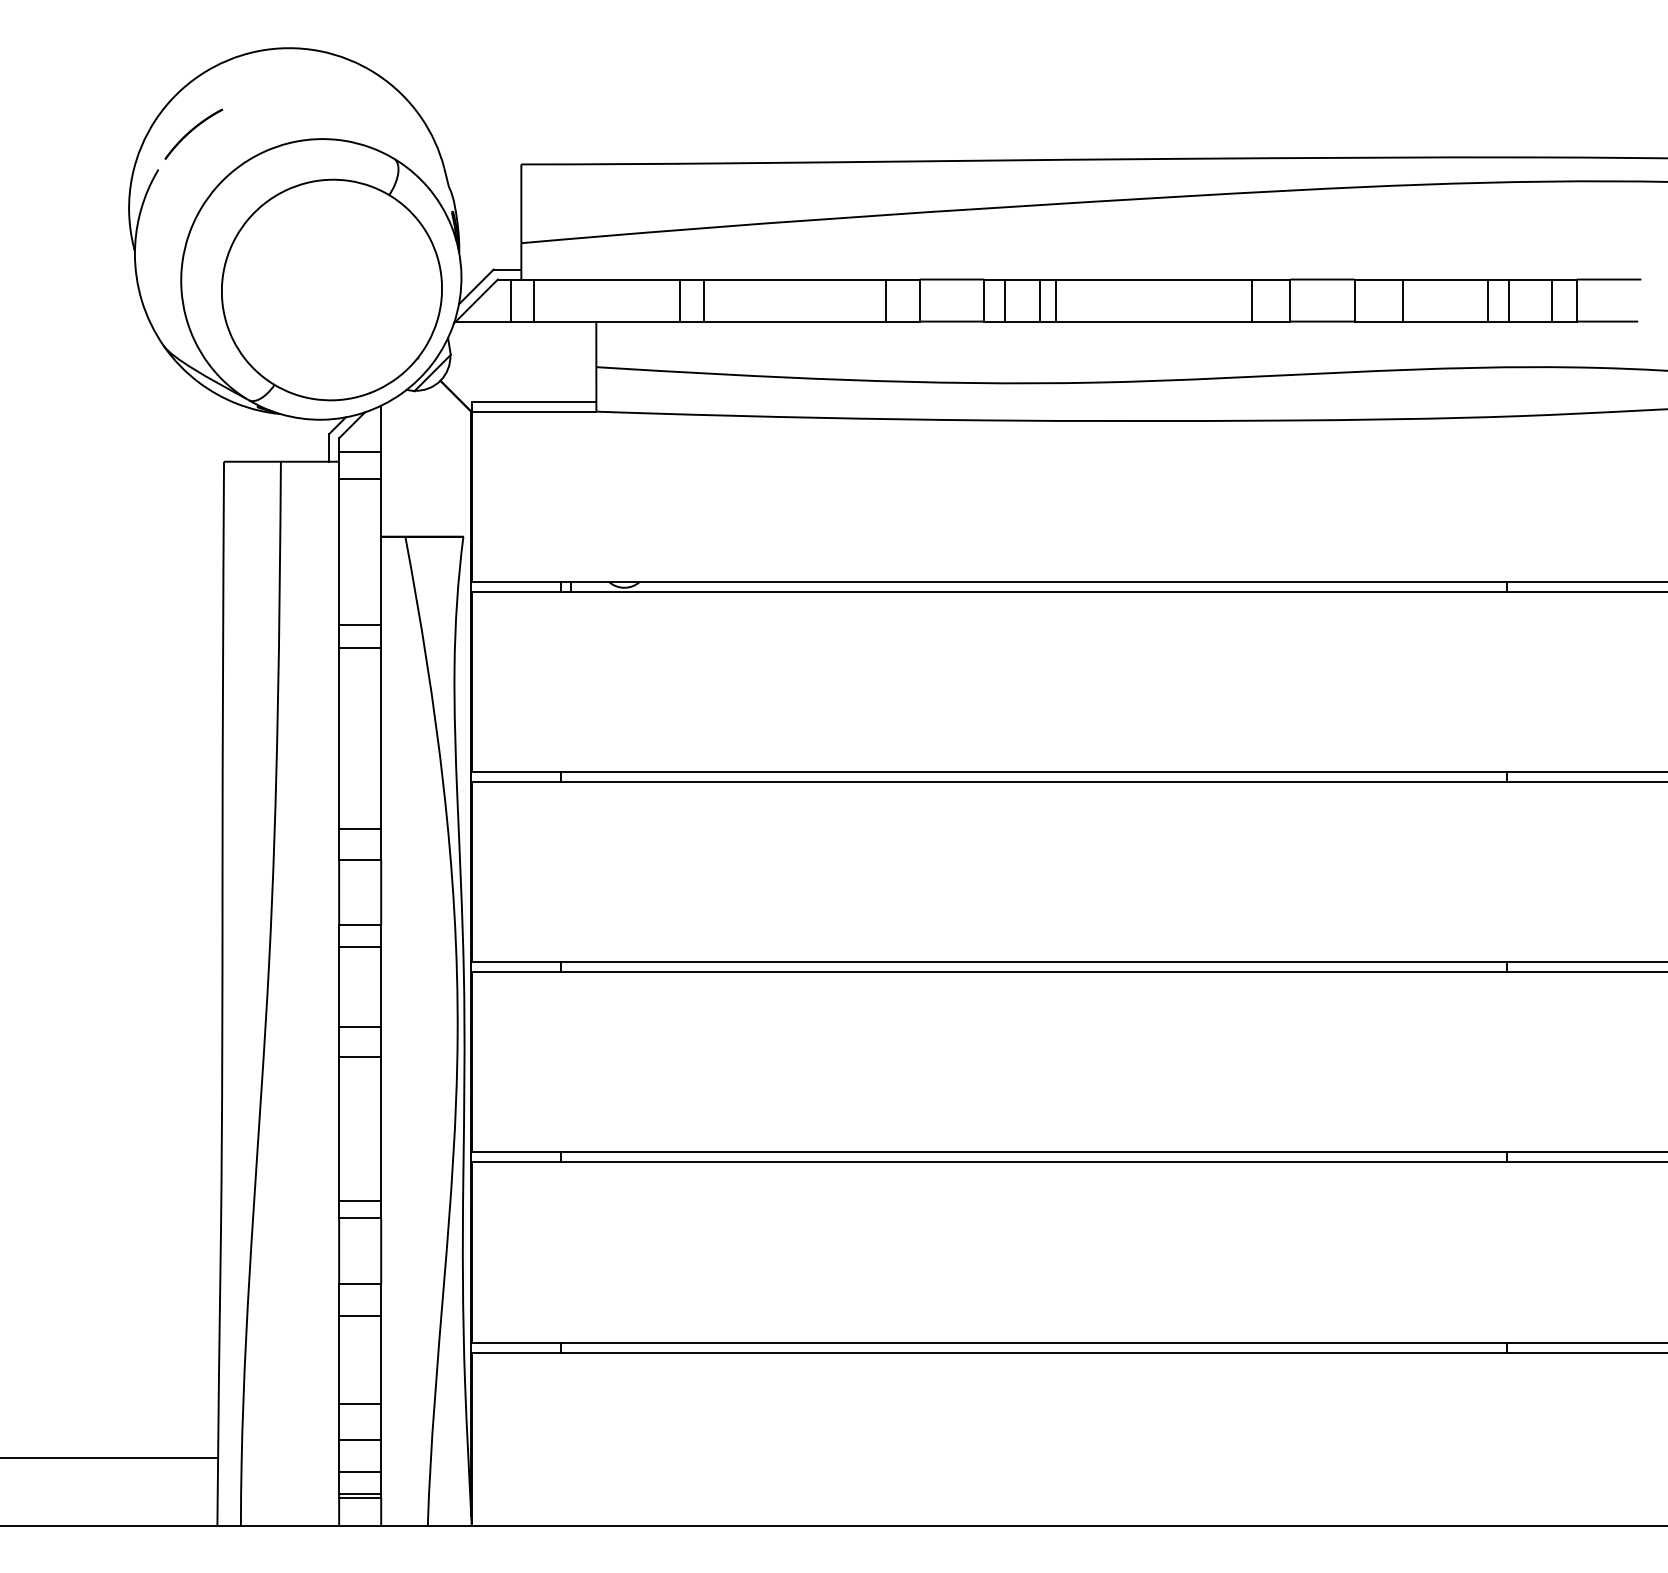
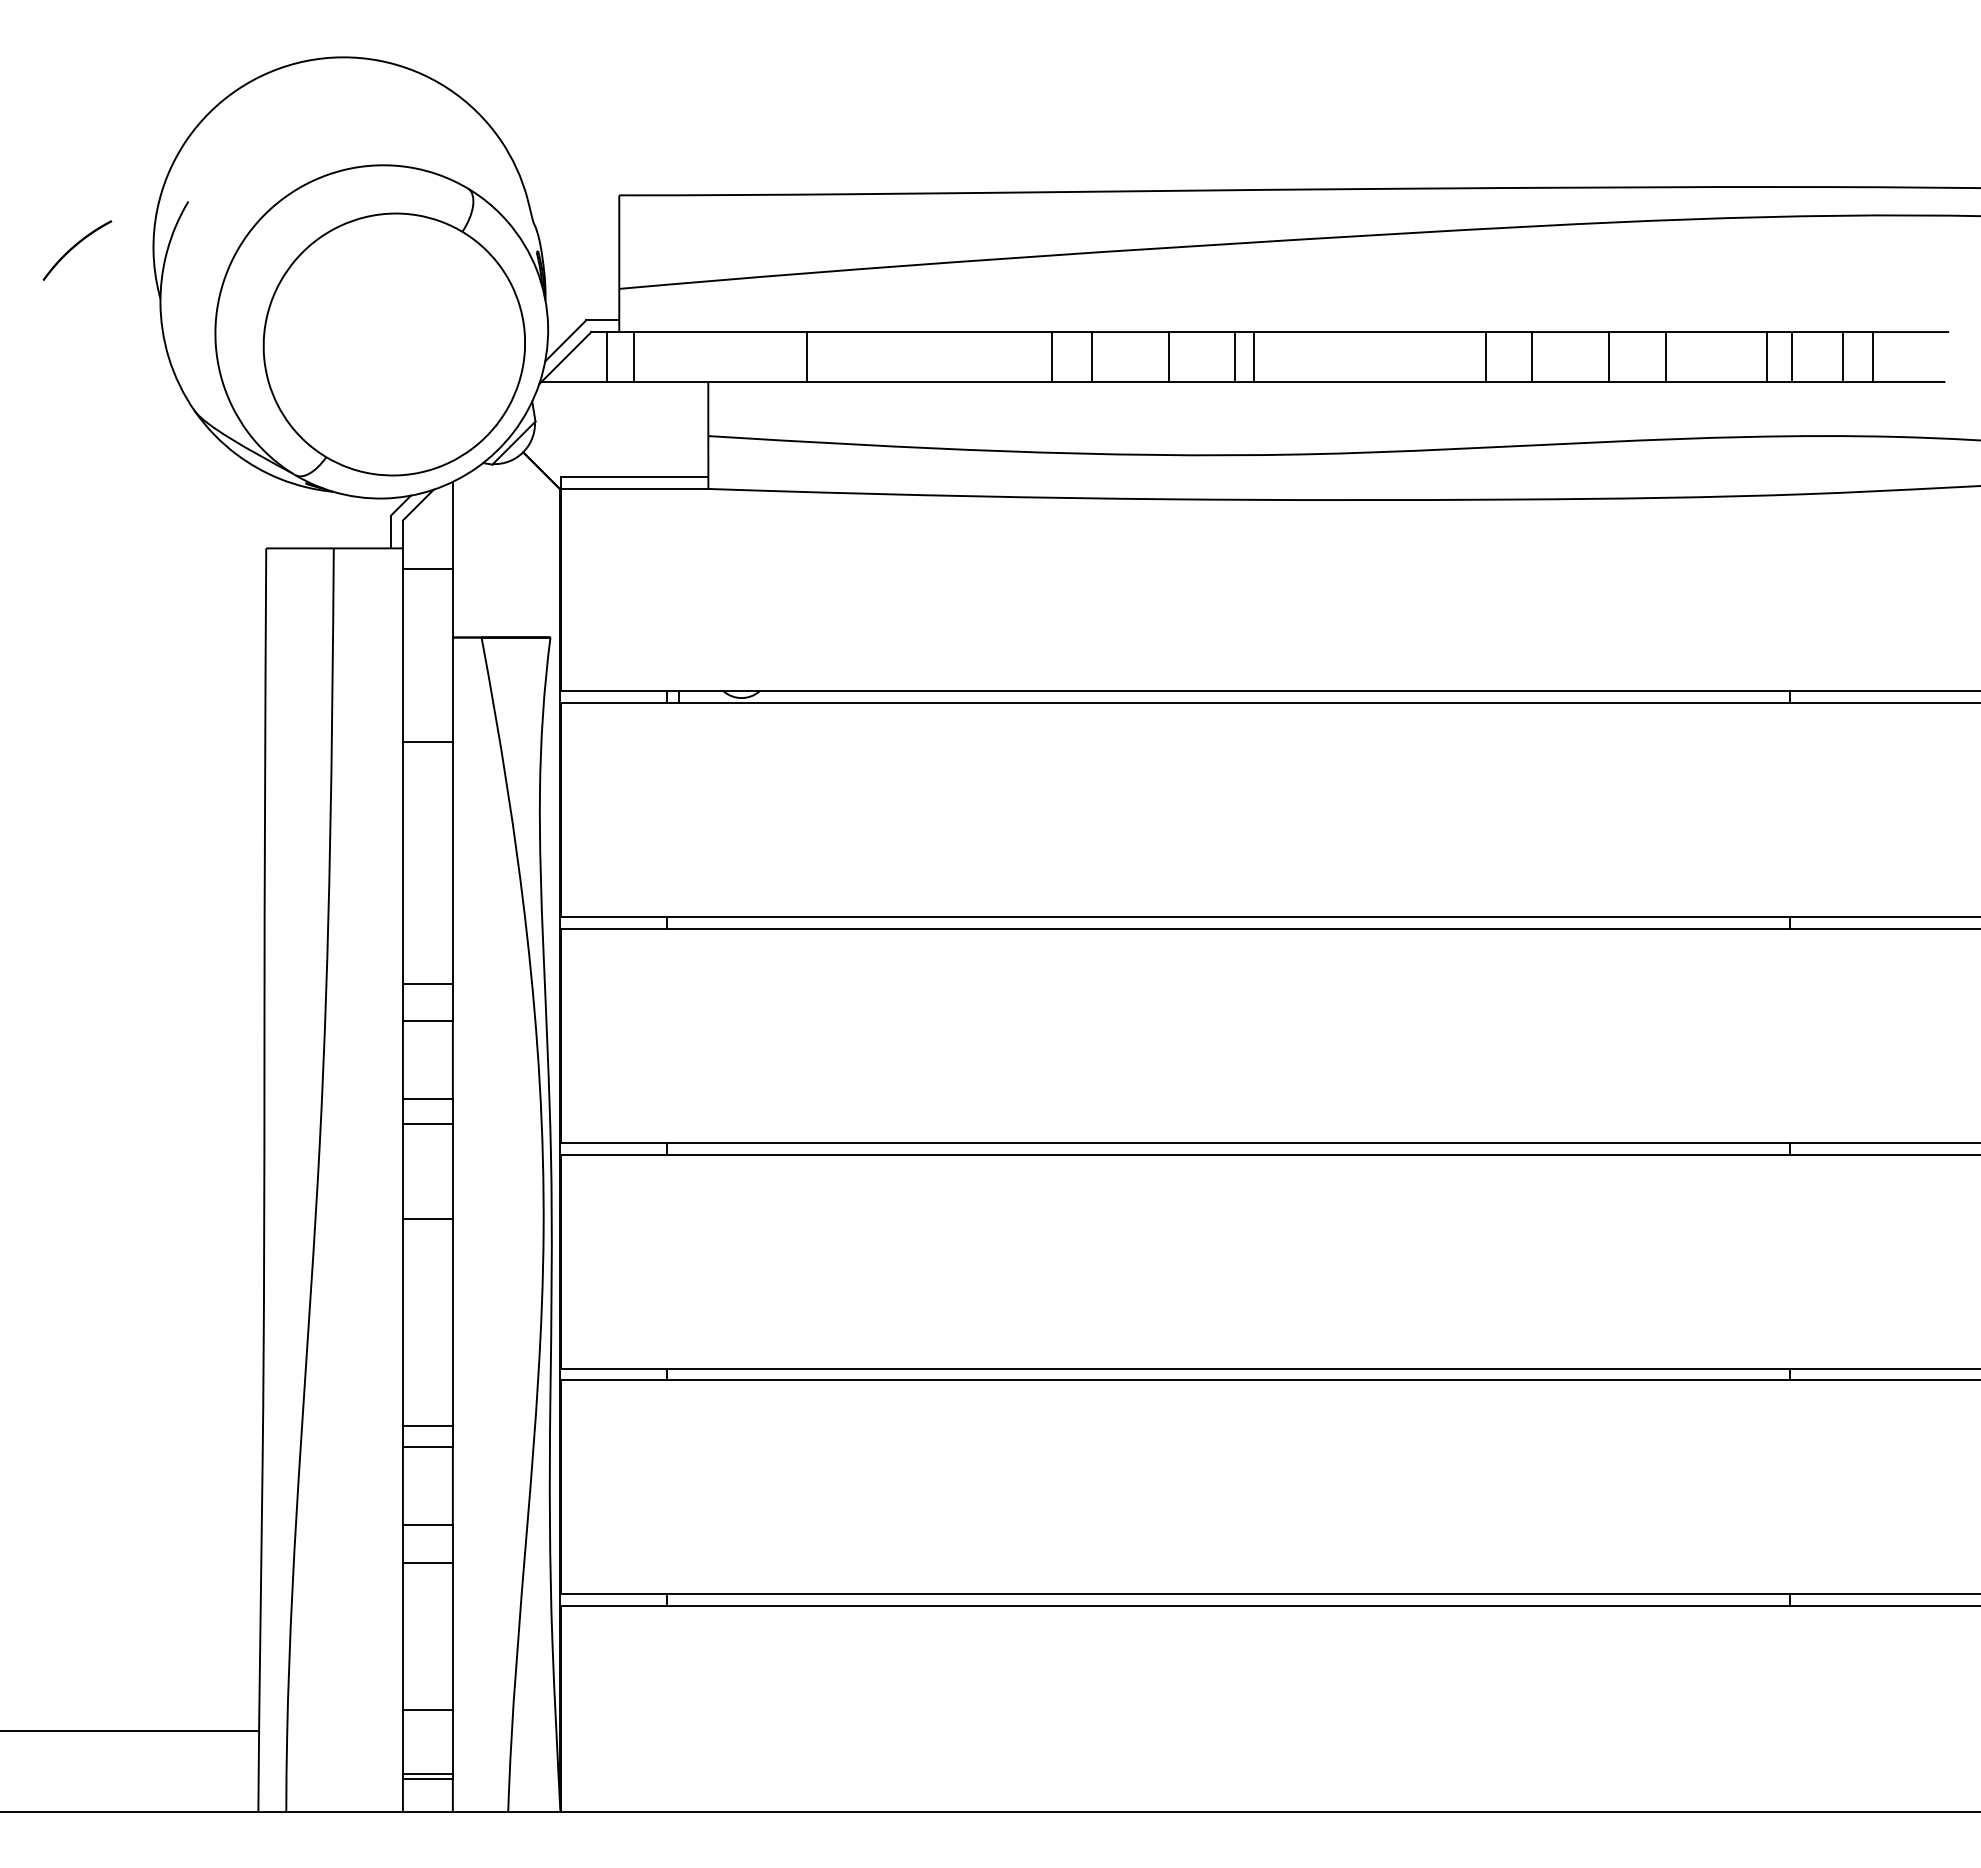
part: (193, 134) -> (77, 250), moved
line: (704, 300) -> (836, 356), removed
line: (1004, 300) -> (1193, 356), removed
line: (359, 451) -> (427, 536), removed
line: (359, 647) -> (427, 769), removed
line: (359, 1057) -> (427, 1255), removed
line: (359, 1404) -> (427, 1667), removed
line: (359, 1471) -> (427, 1747), removed

